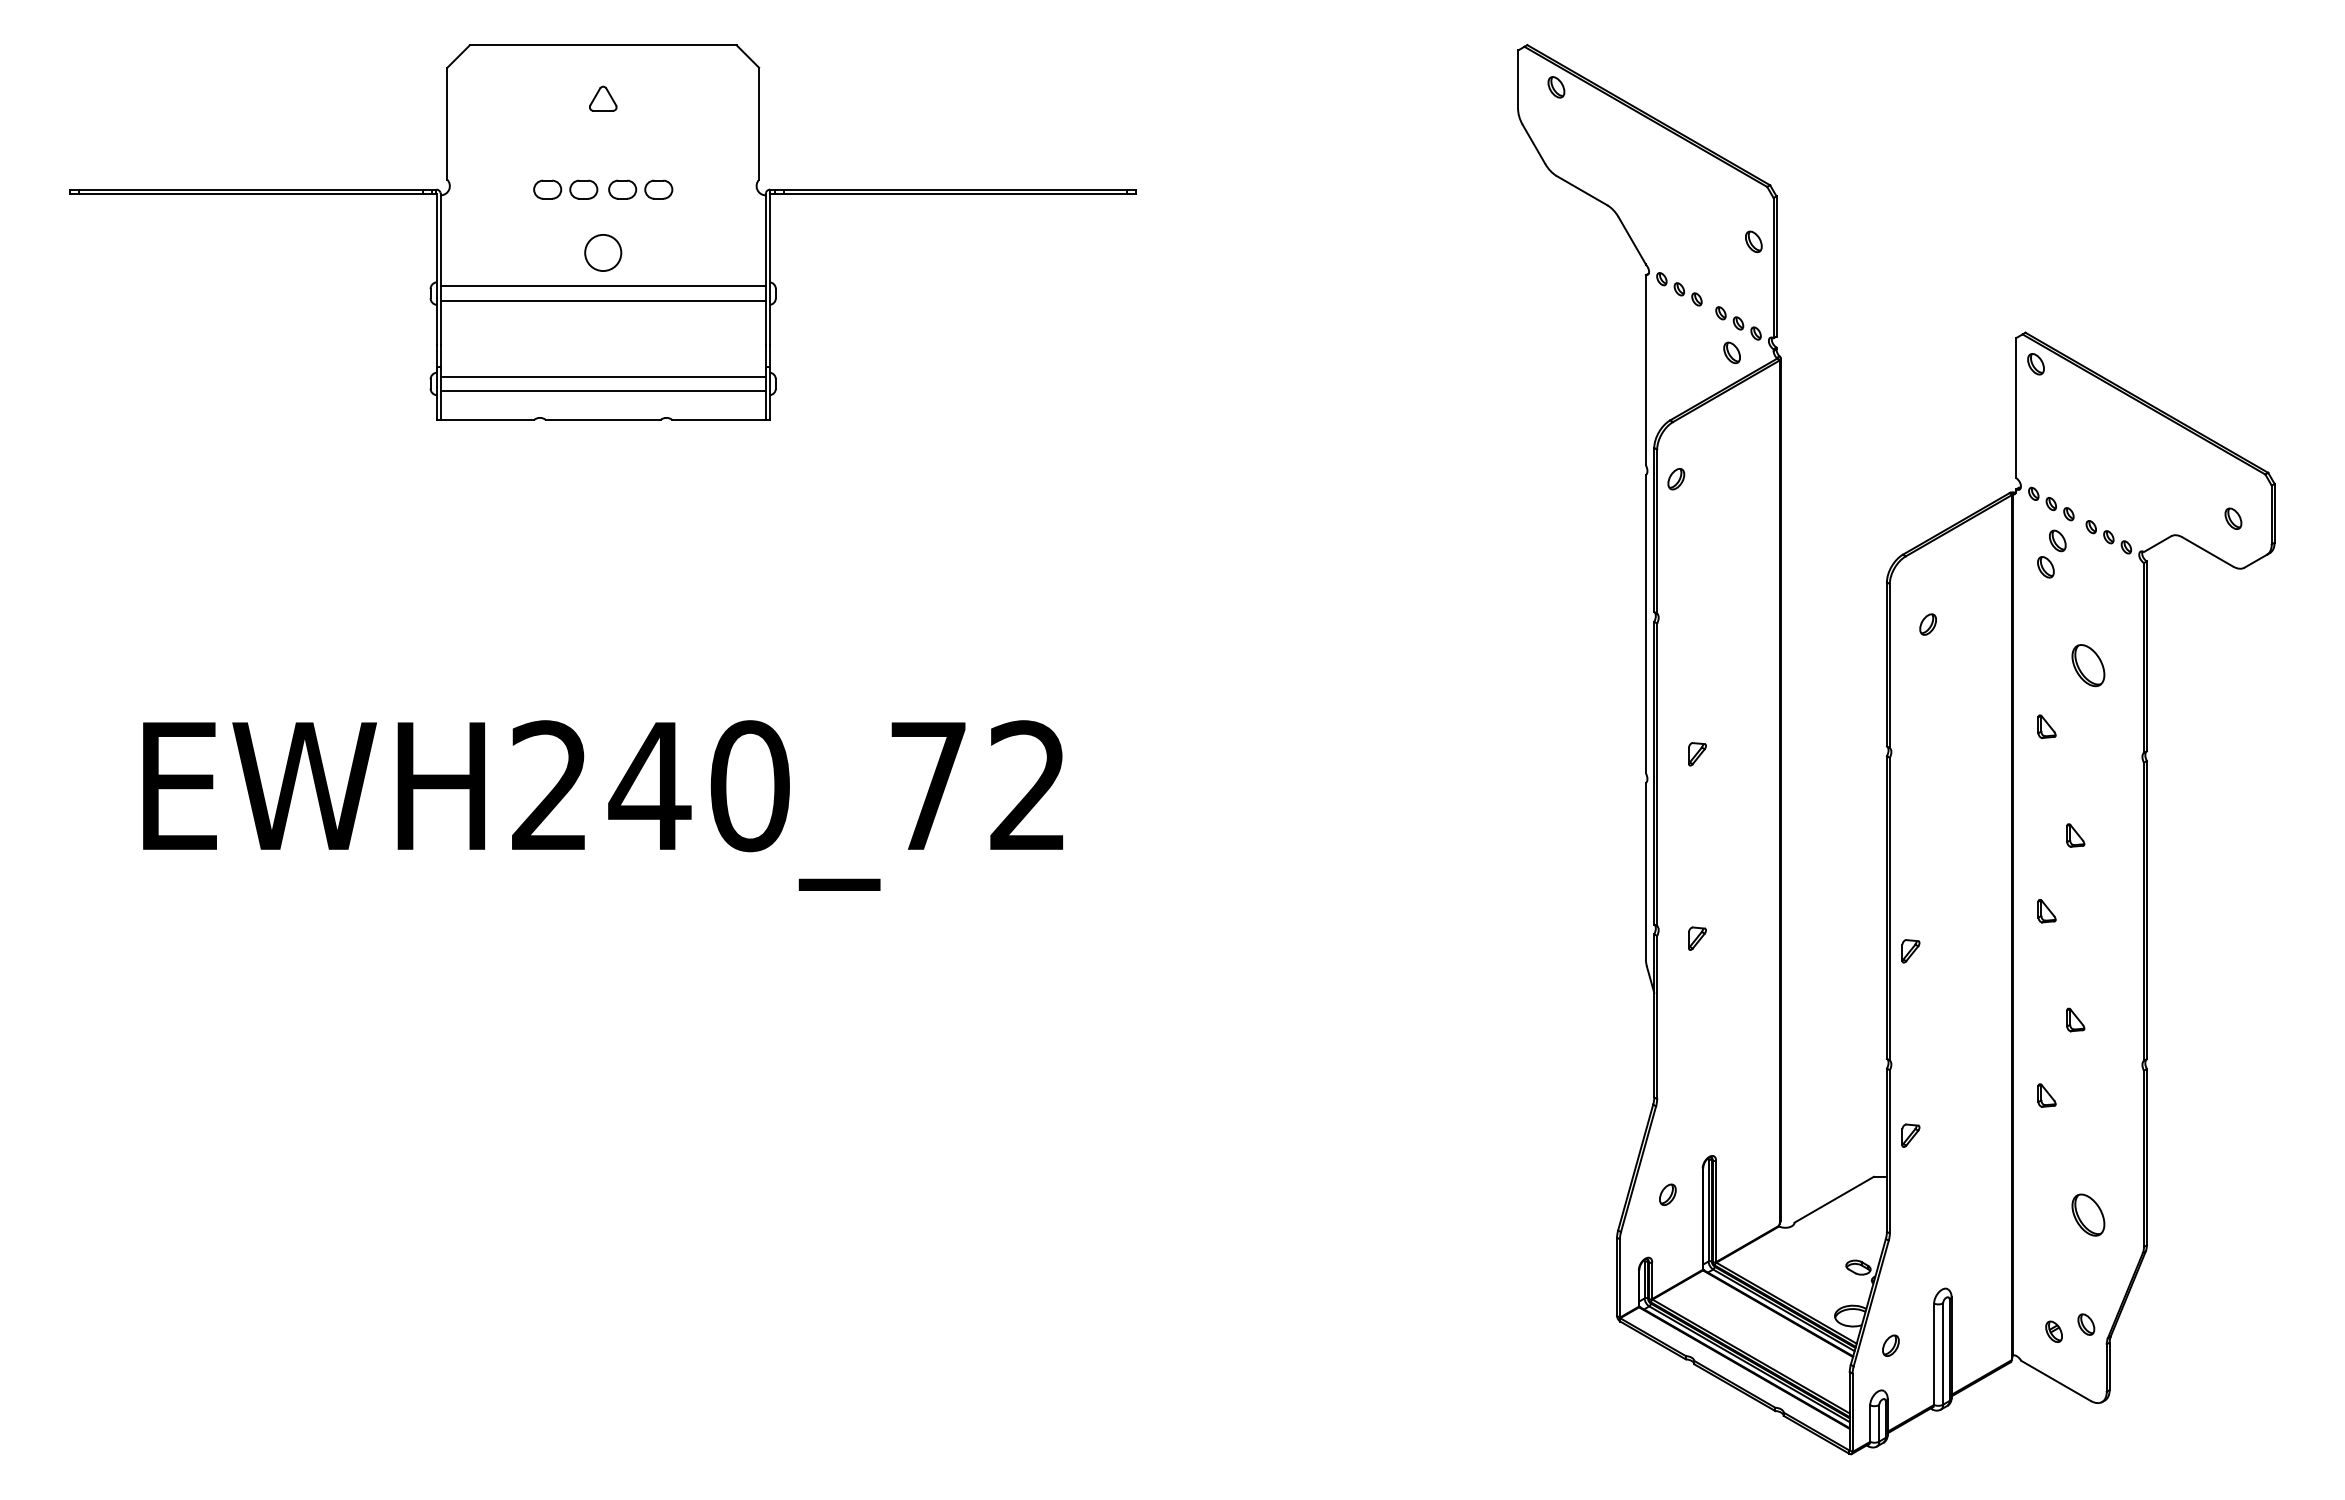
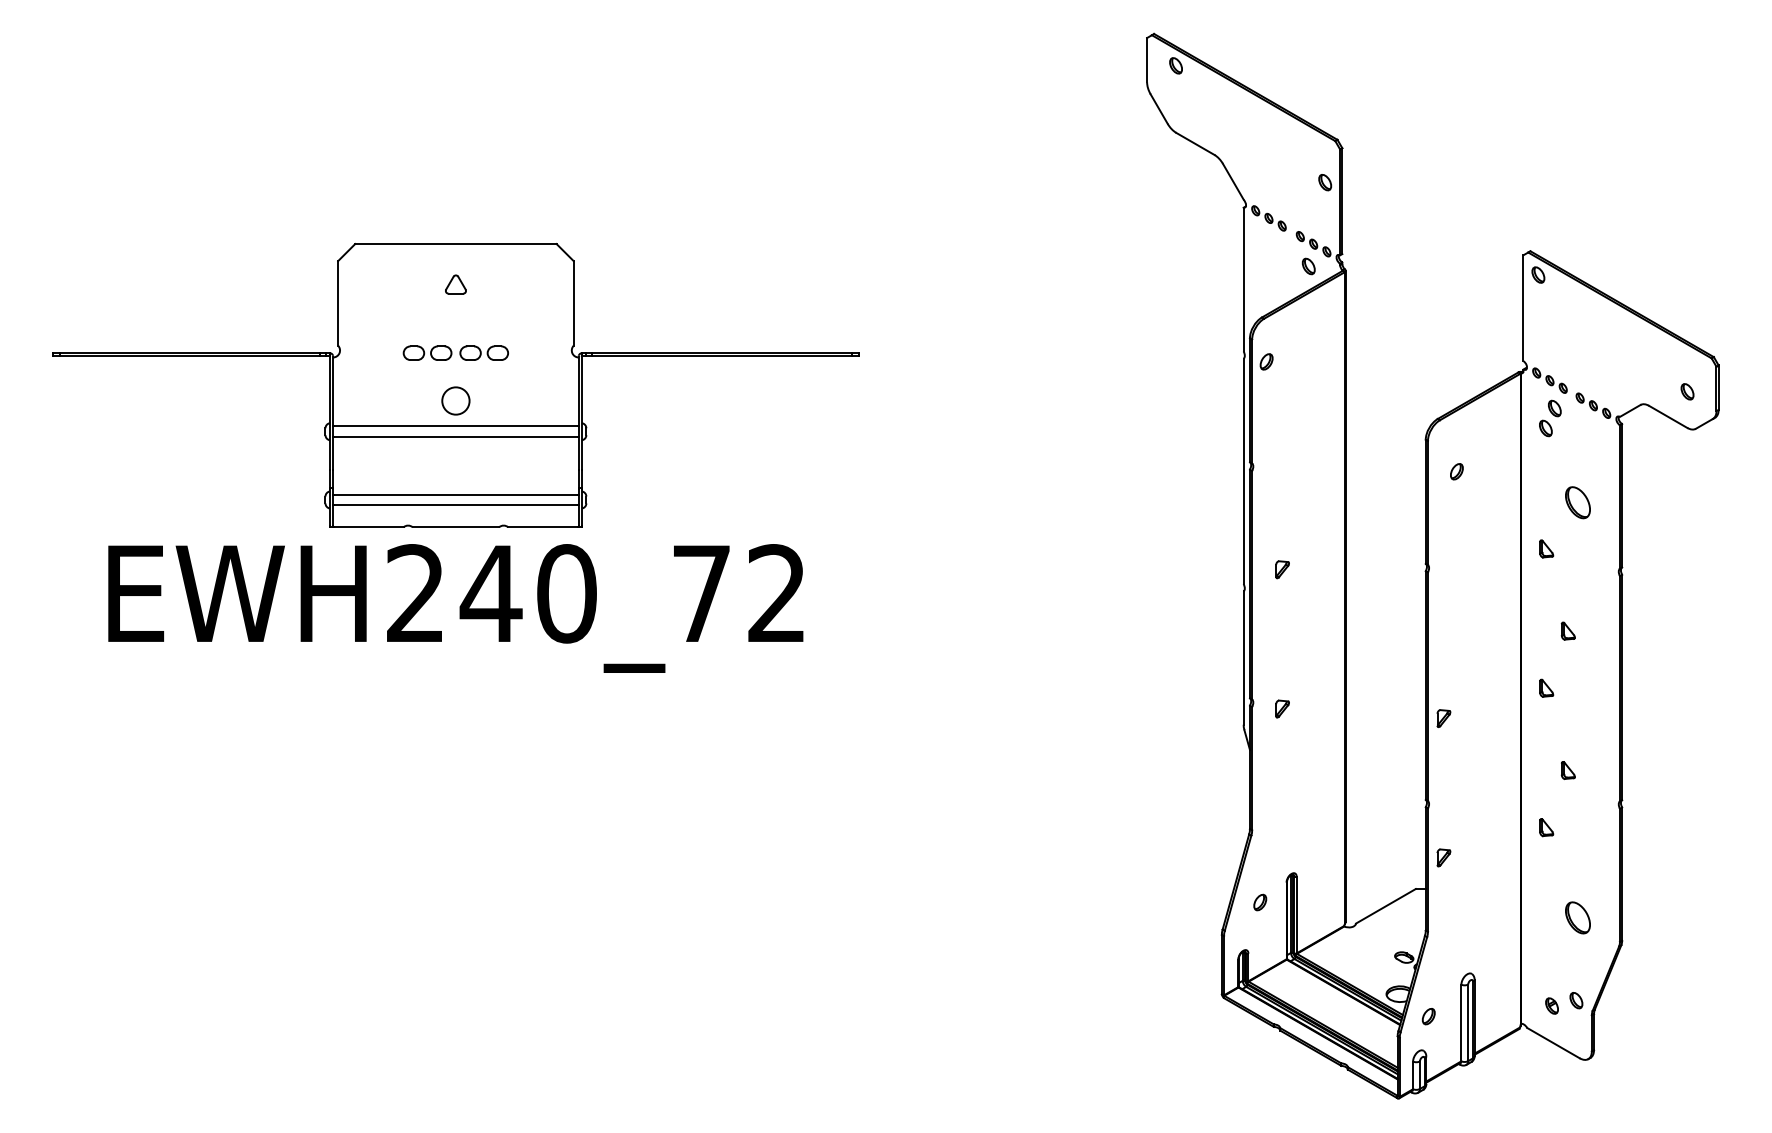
part: (602, 232) -> (455, 385), moved

